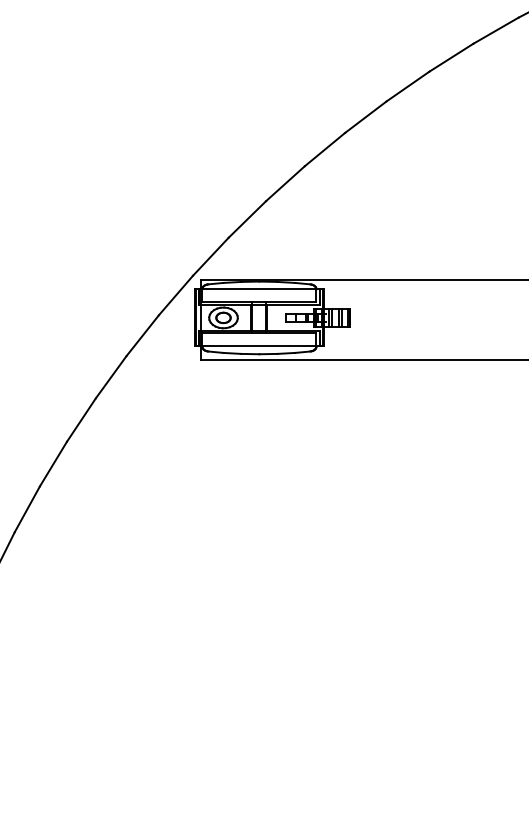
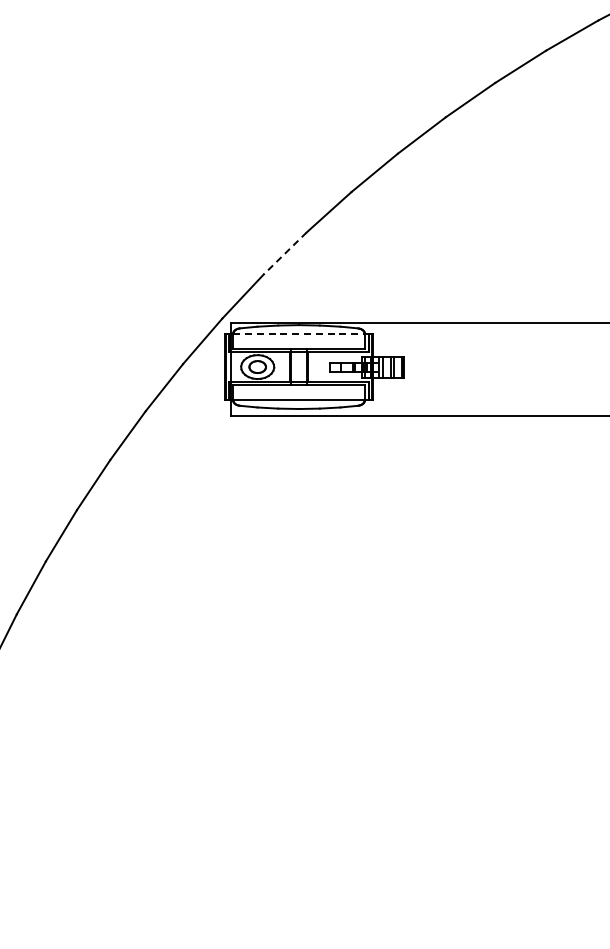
line: (246, 219) -> (284, 253), solid -> dashed
line: (259, 289) -> (299, 334), solid -> dashed

